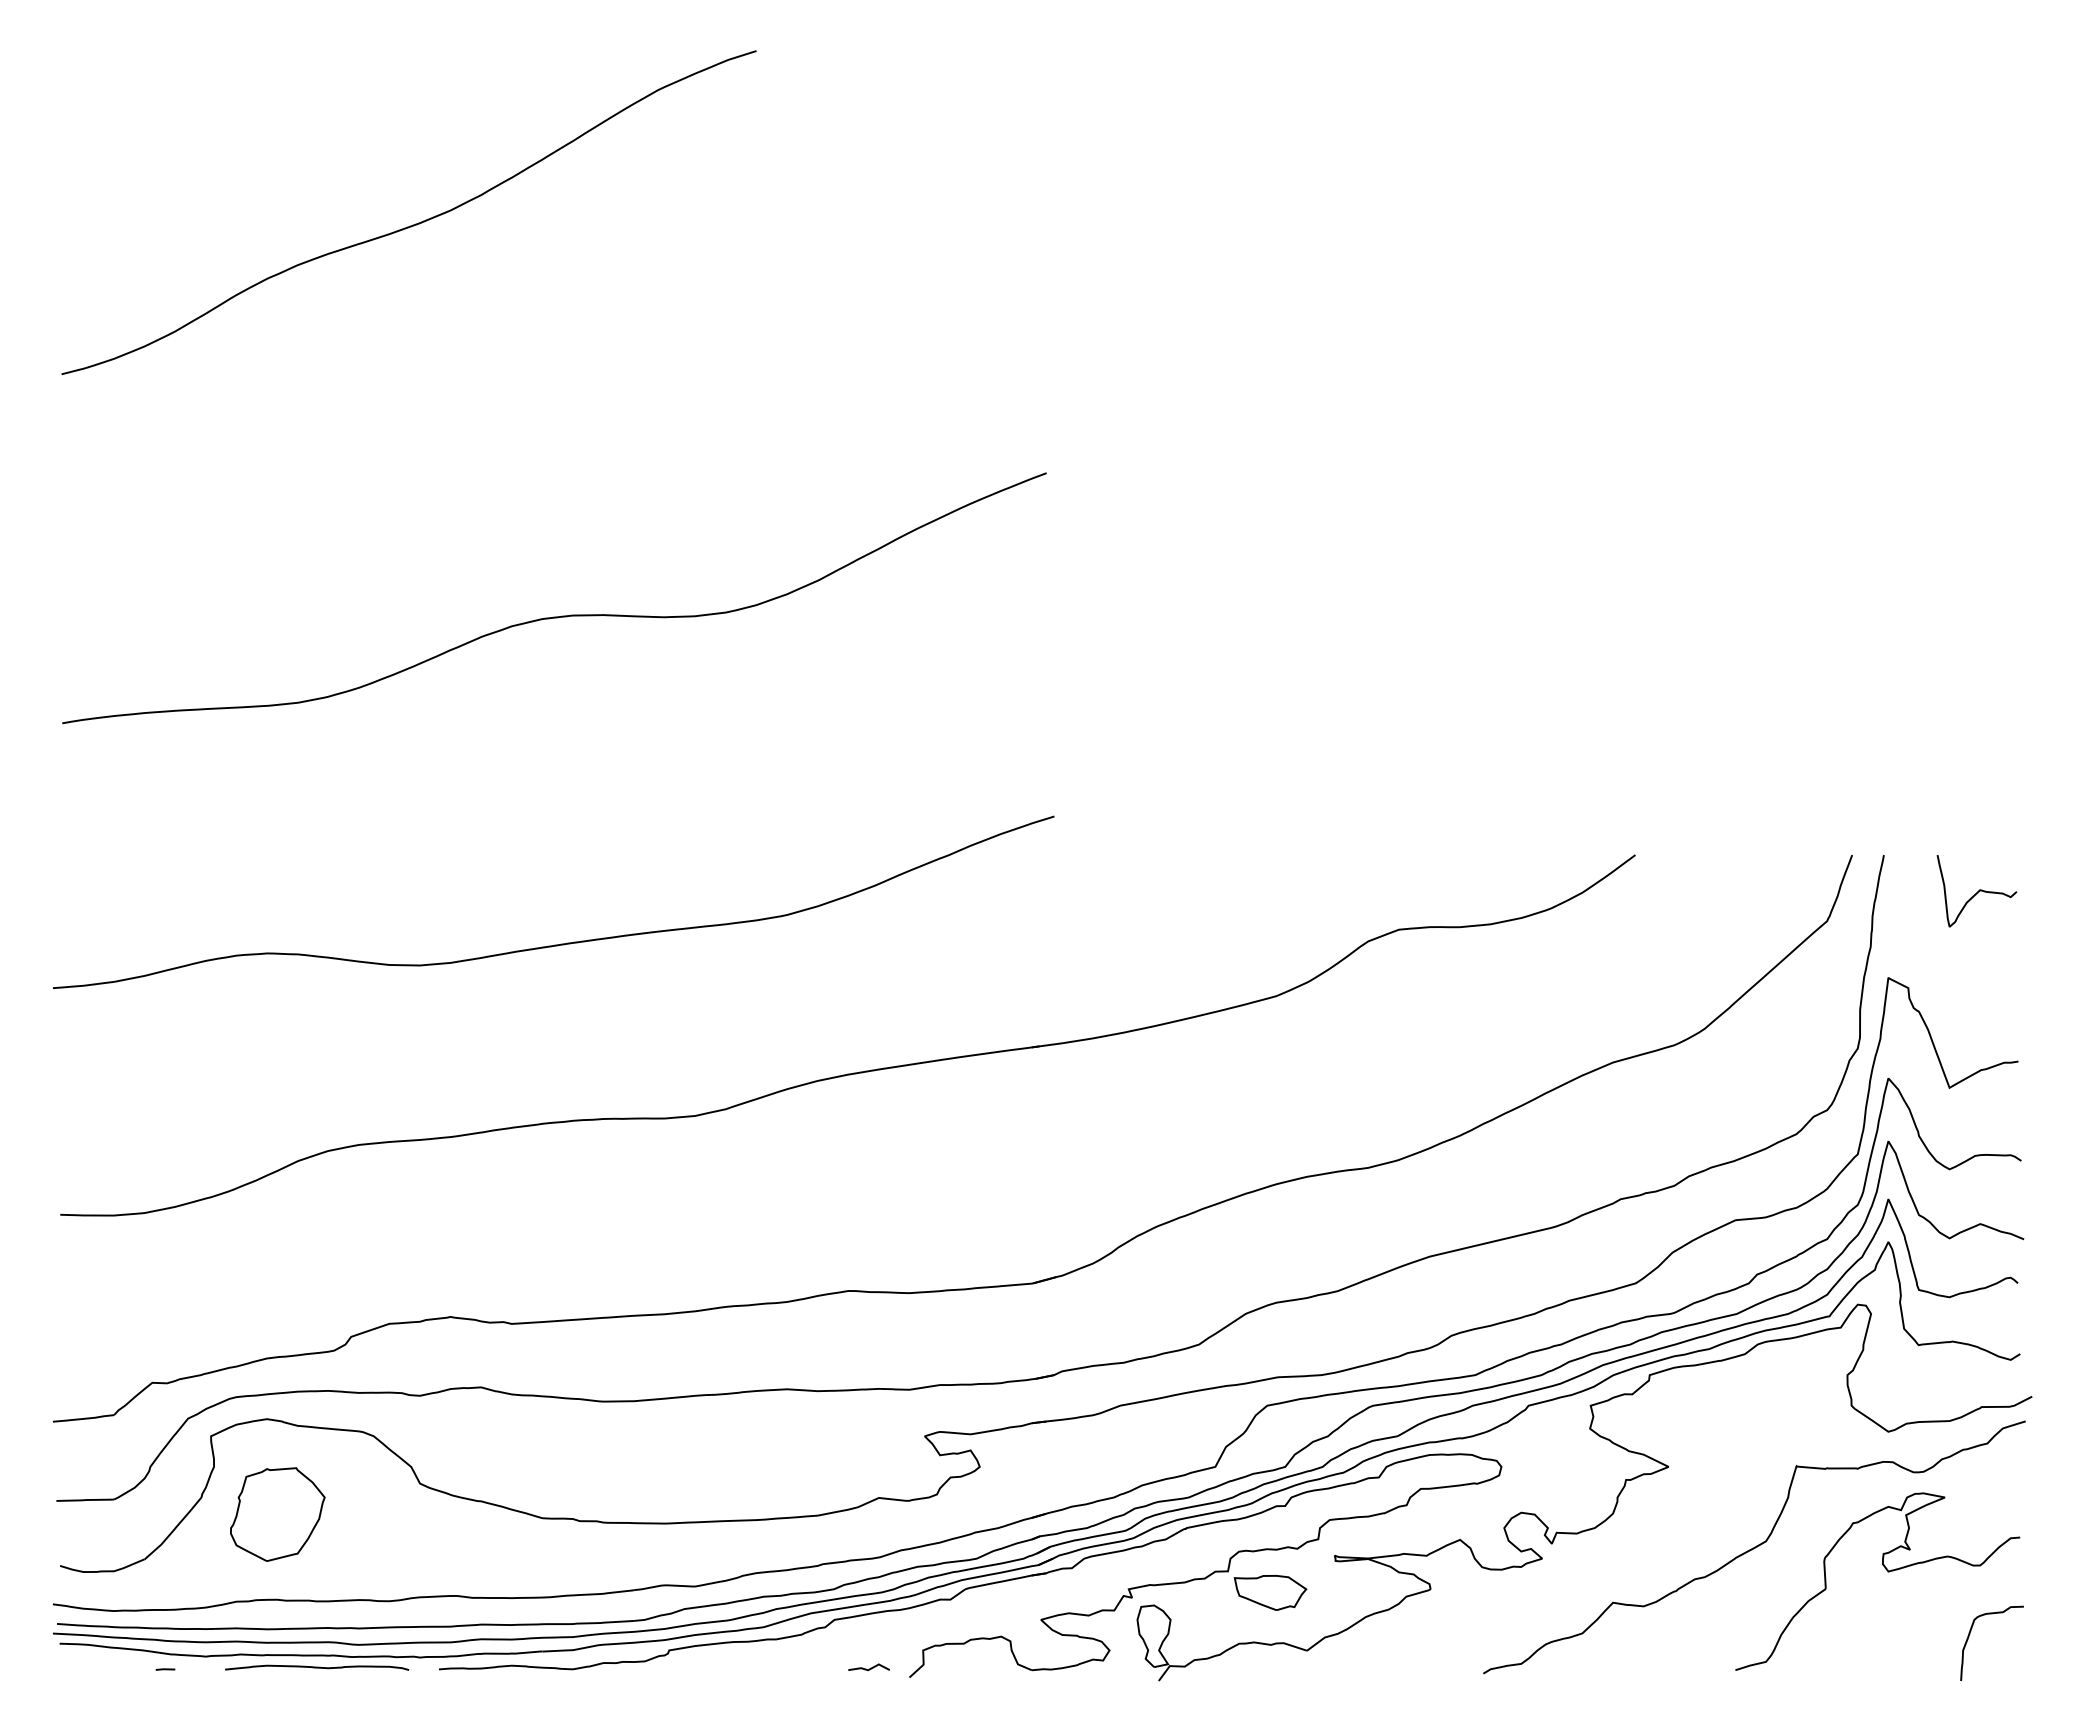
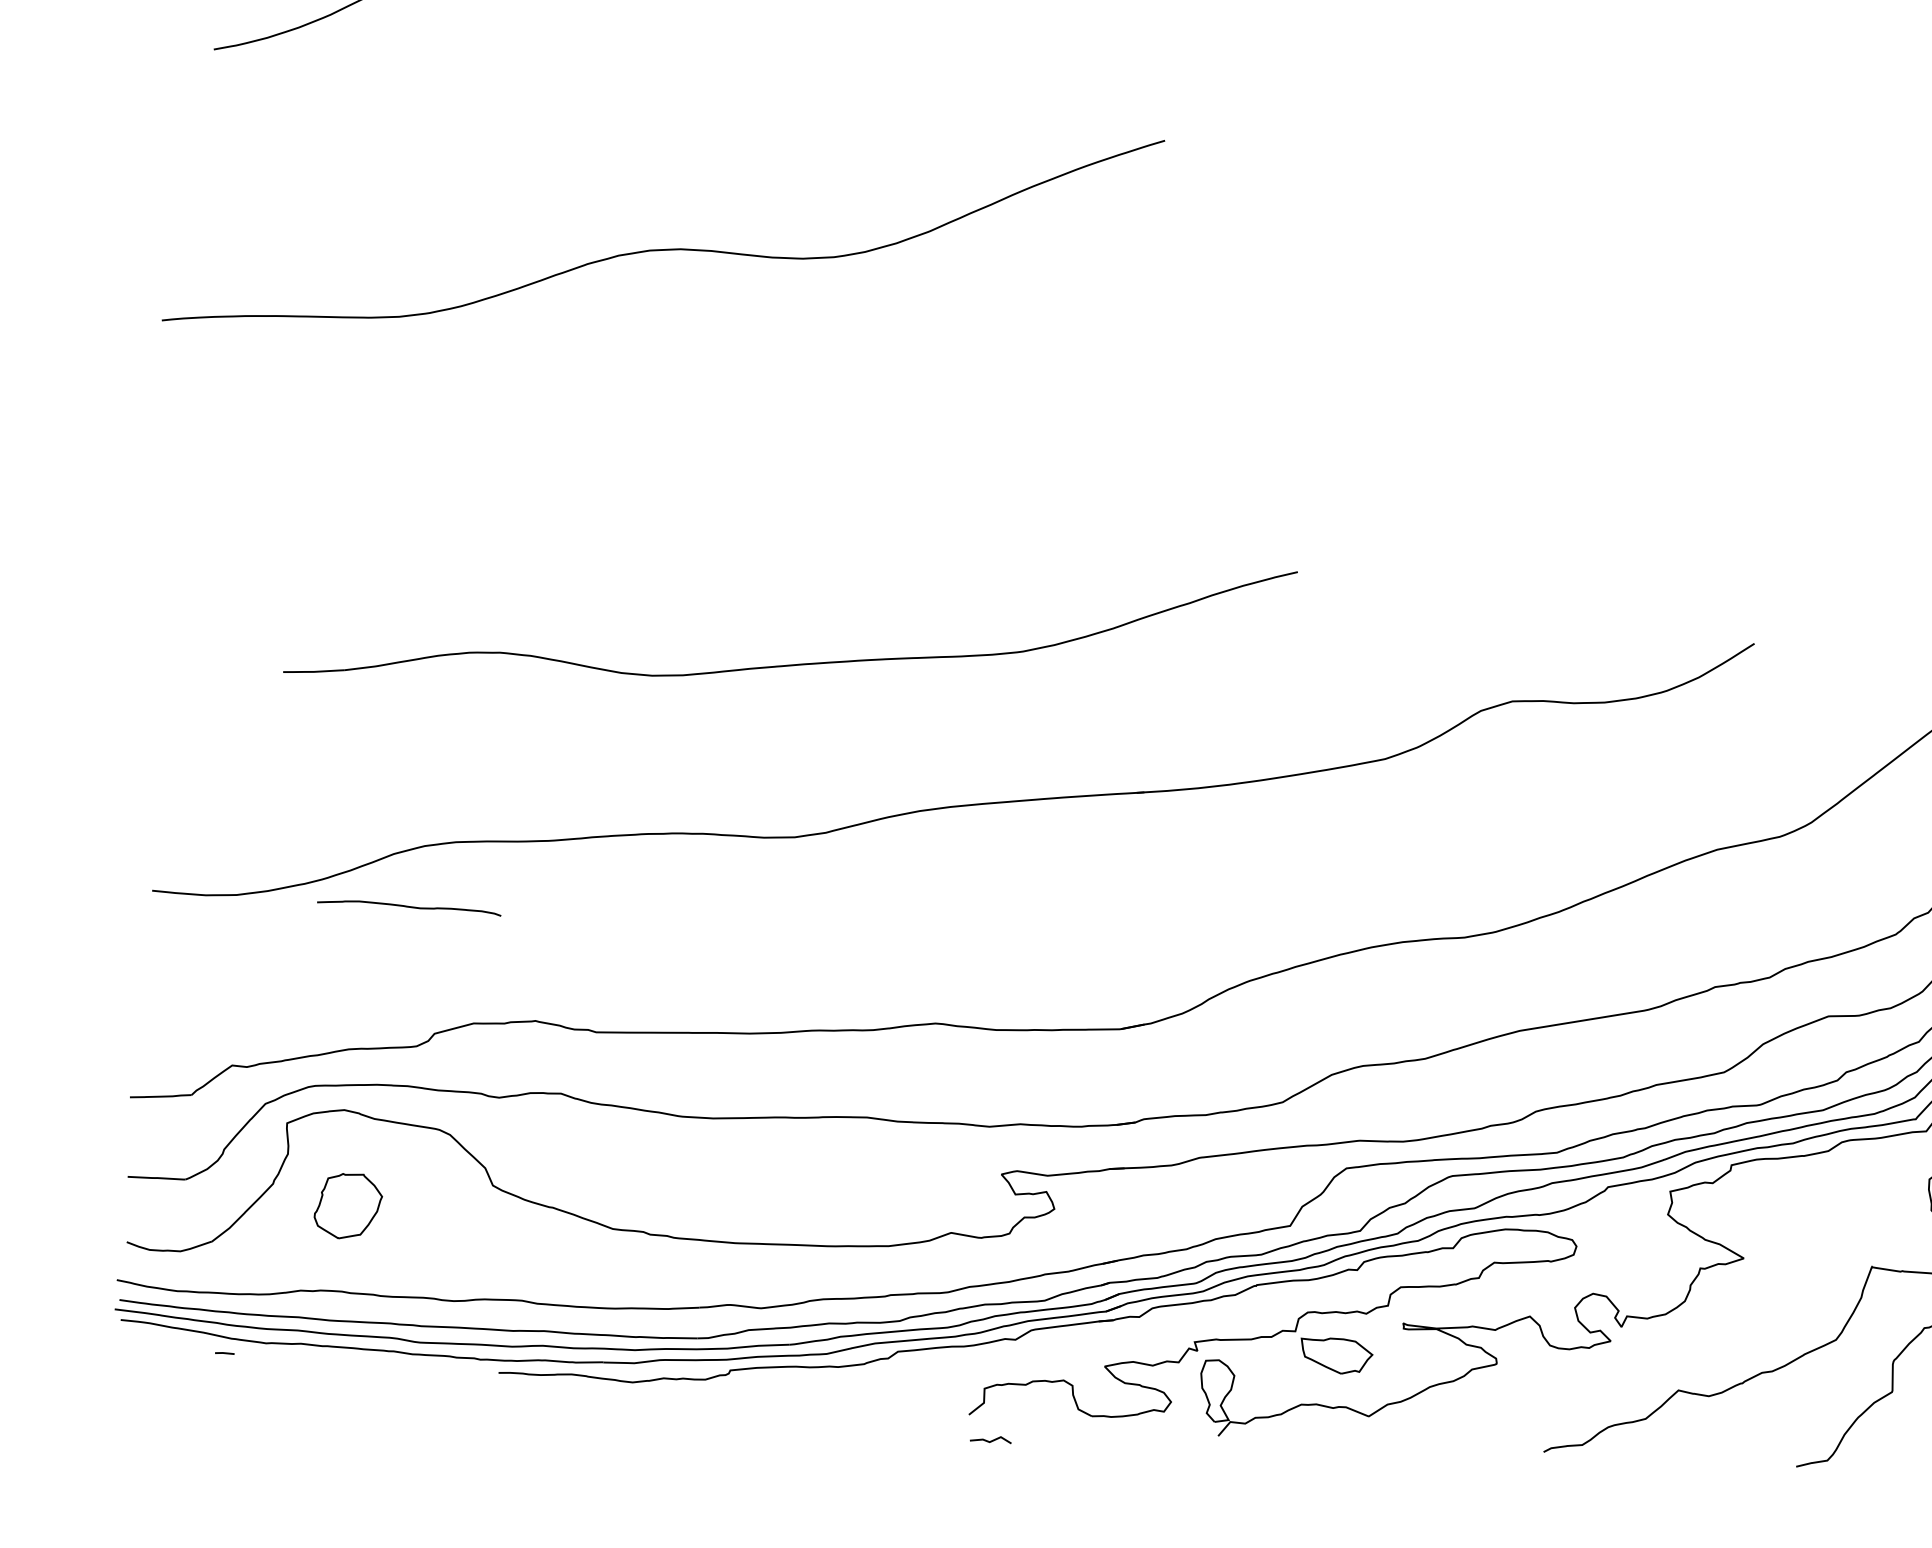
curve: (554, 616) -> (662, 248), moved
part: (560, 943) -> (794, 663), moved
part: (277, 1514) -> (348, 1206), size x0.7
curve: (317, 1667) -> (409, 906), moved
line: (869, 1668) -> (991, 1440), moved

